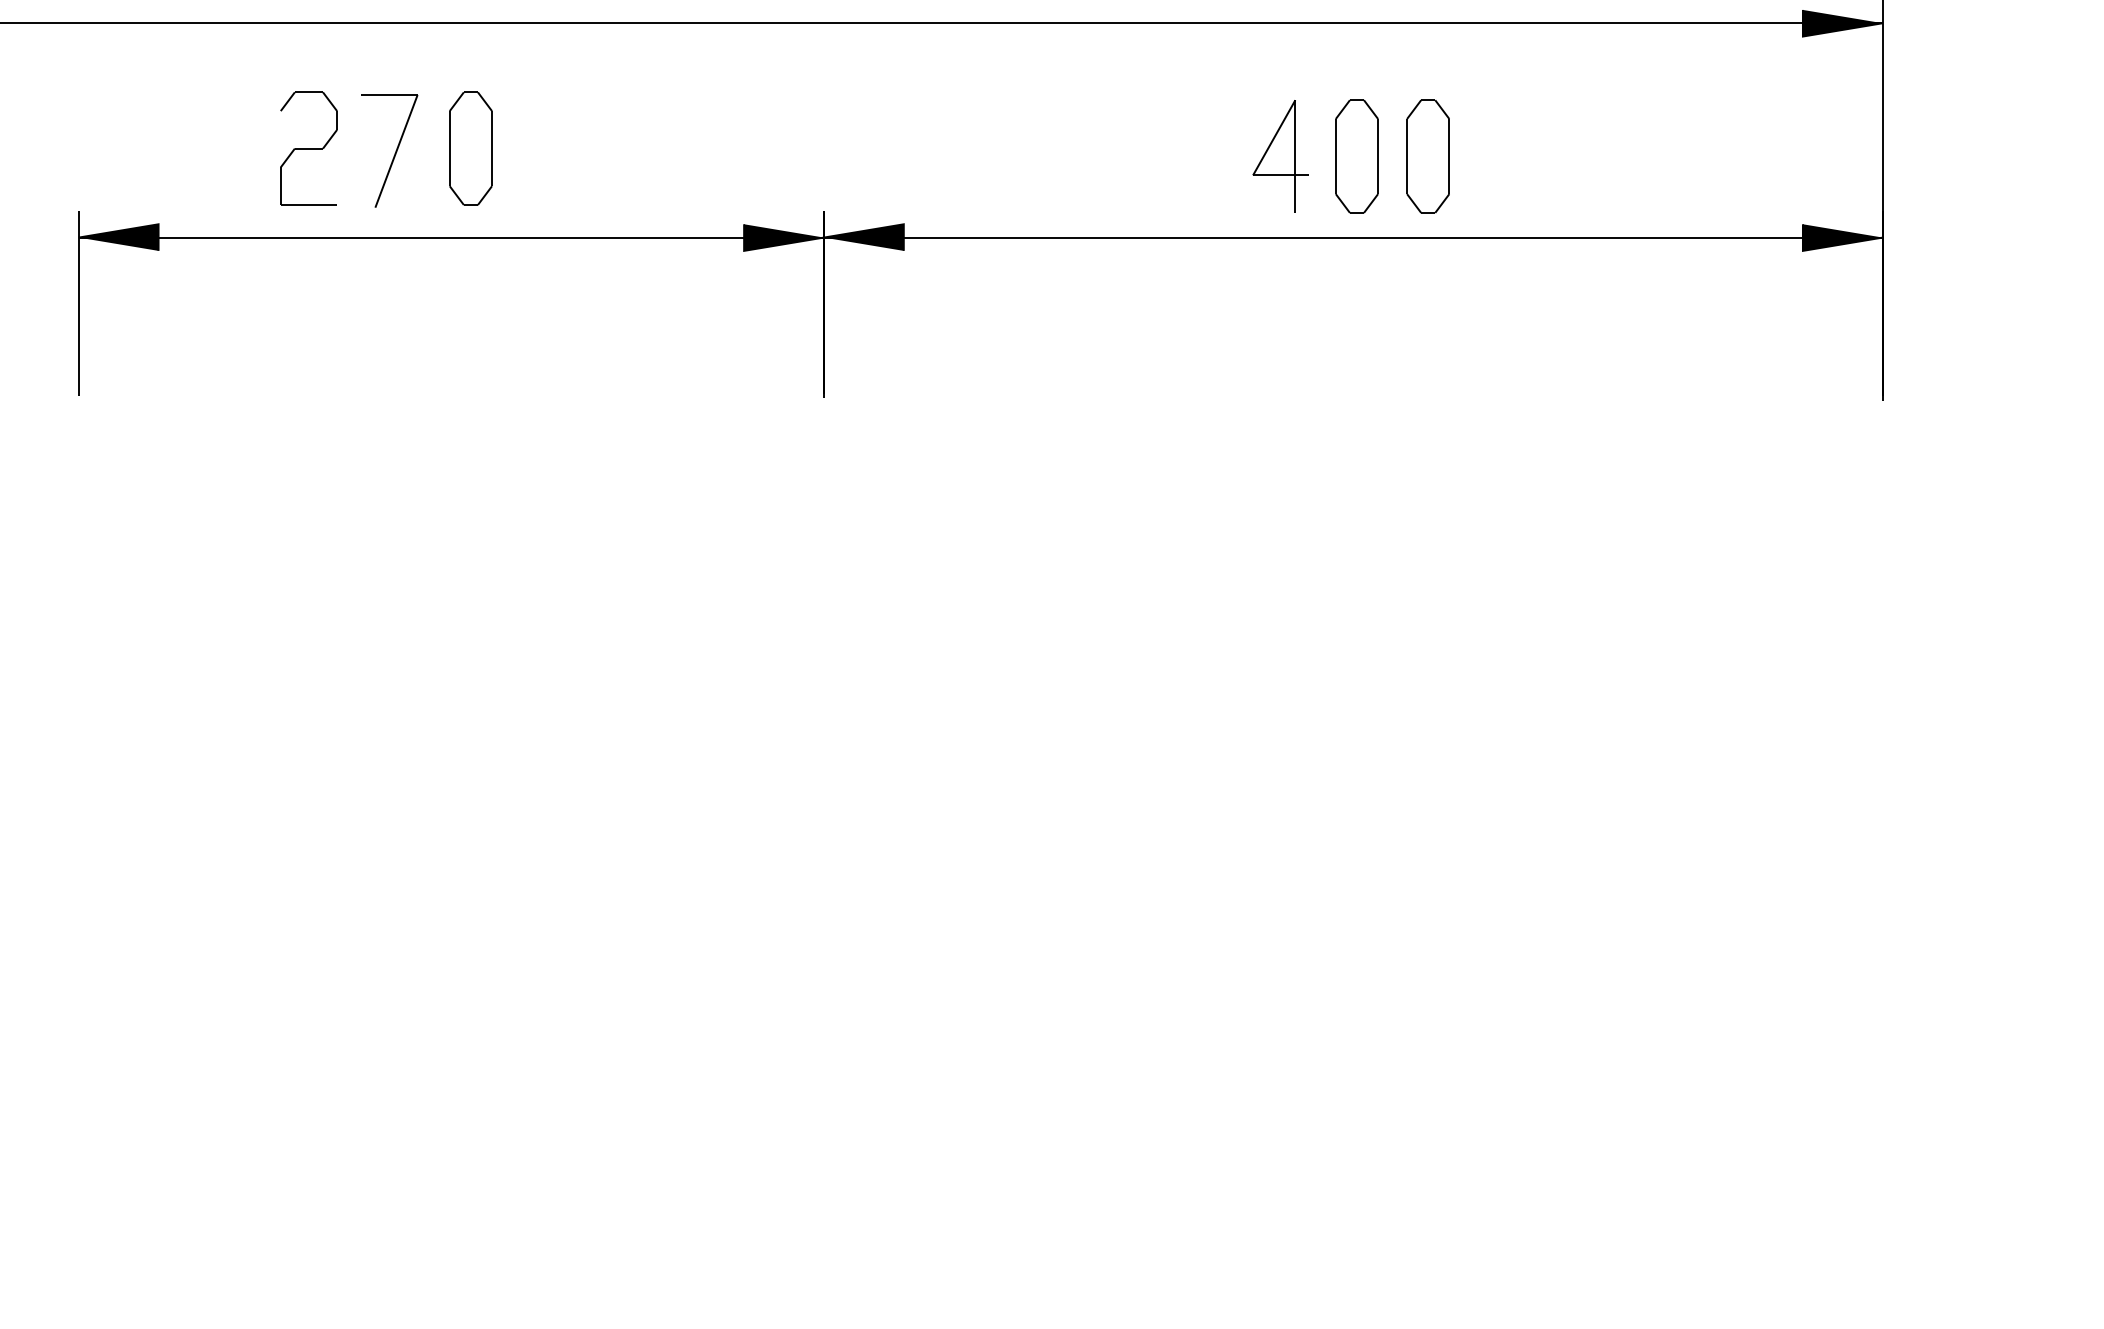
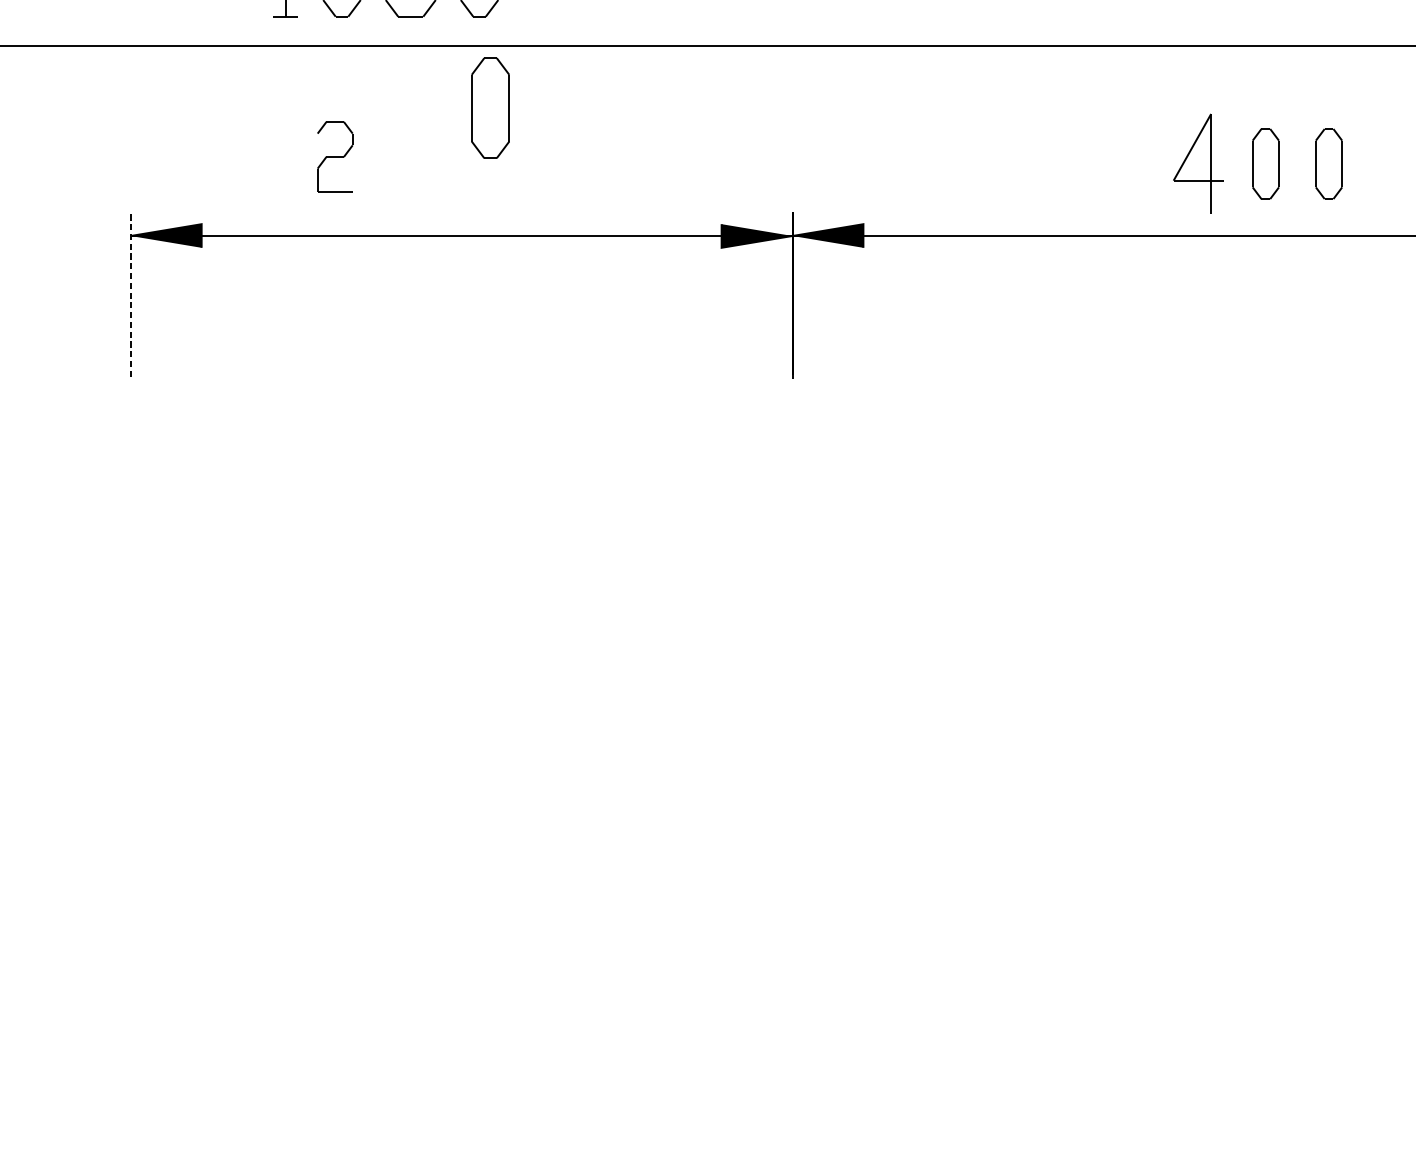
part: (308, 148) -> (334, 156), size x0.7
part: (470, 148) -> (490, 108), moved
part: (389, 150) -> (406, 158), removed
part: (1356, 156) -> (1265, 163), size x0.7
part: (1427, 156) -> (1328, 163), size x0.7
line: (78, 303) -> (130, 294), solid -> dashed

